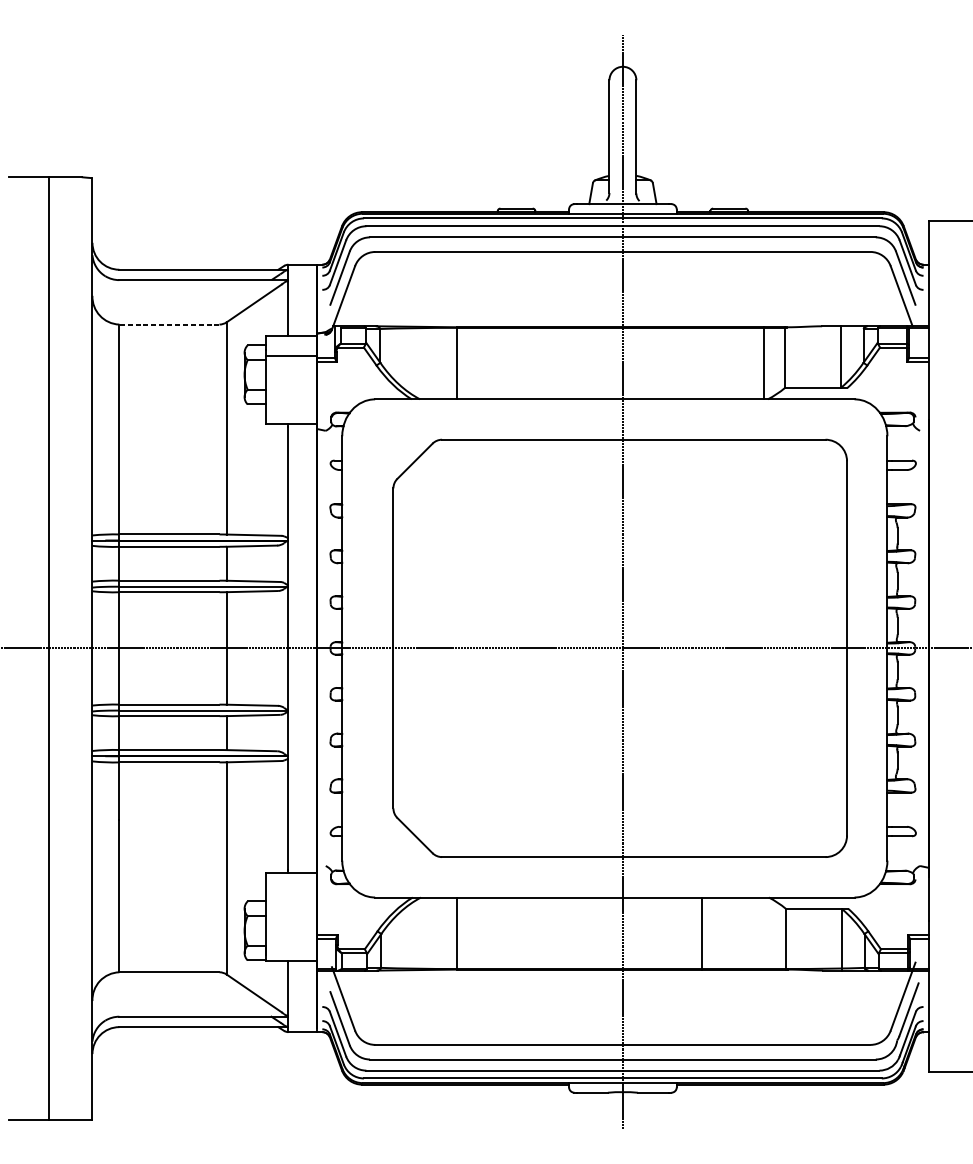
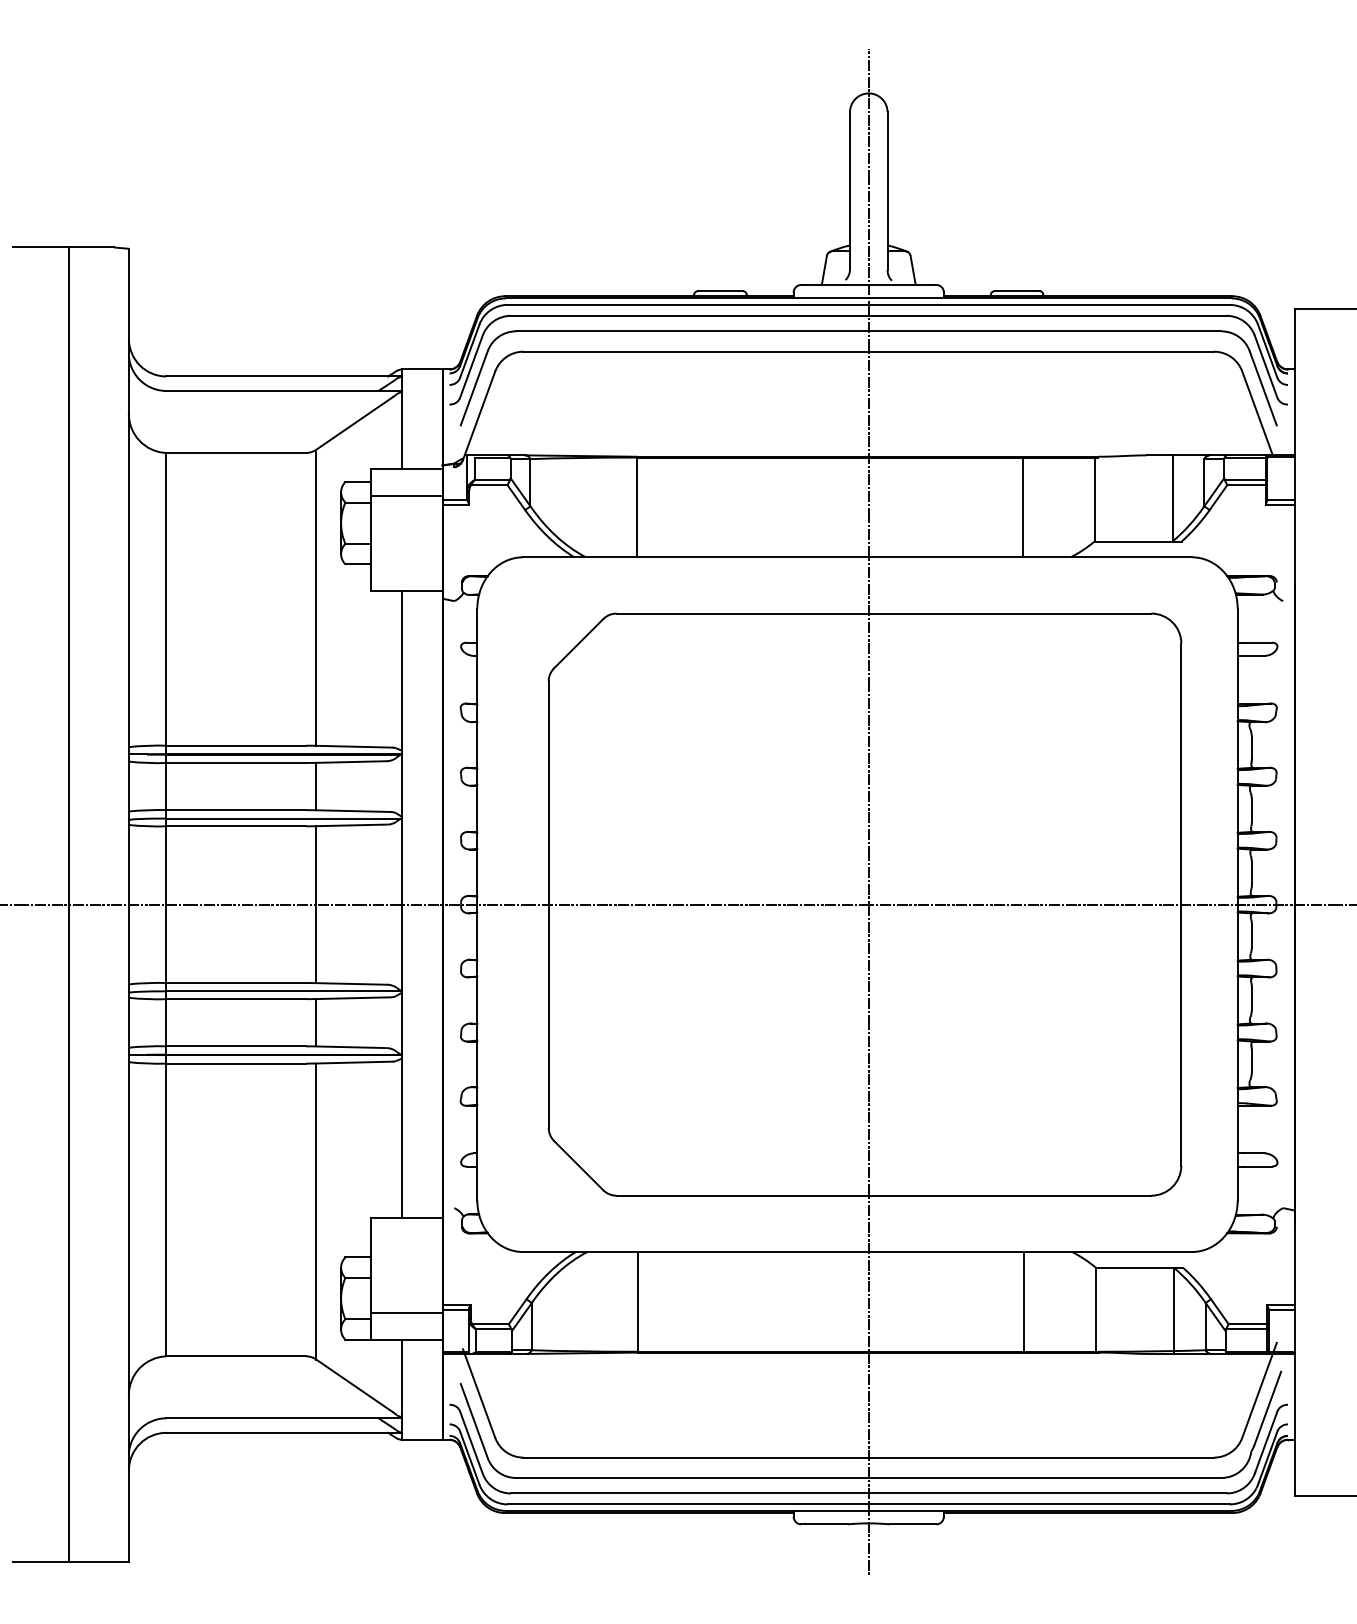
line: (169, 324) -> (236, 452), dashed -> solid
line: (763, 362) -> (1023, 506), moved
line: (702, 933) -> (1024, 1302), moved
line: (291, 941) -> (406, 1313), added

